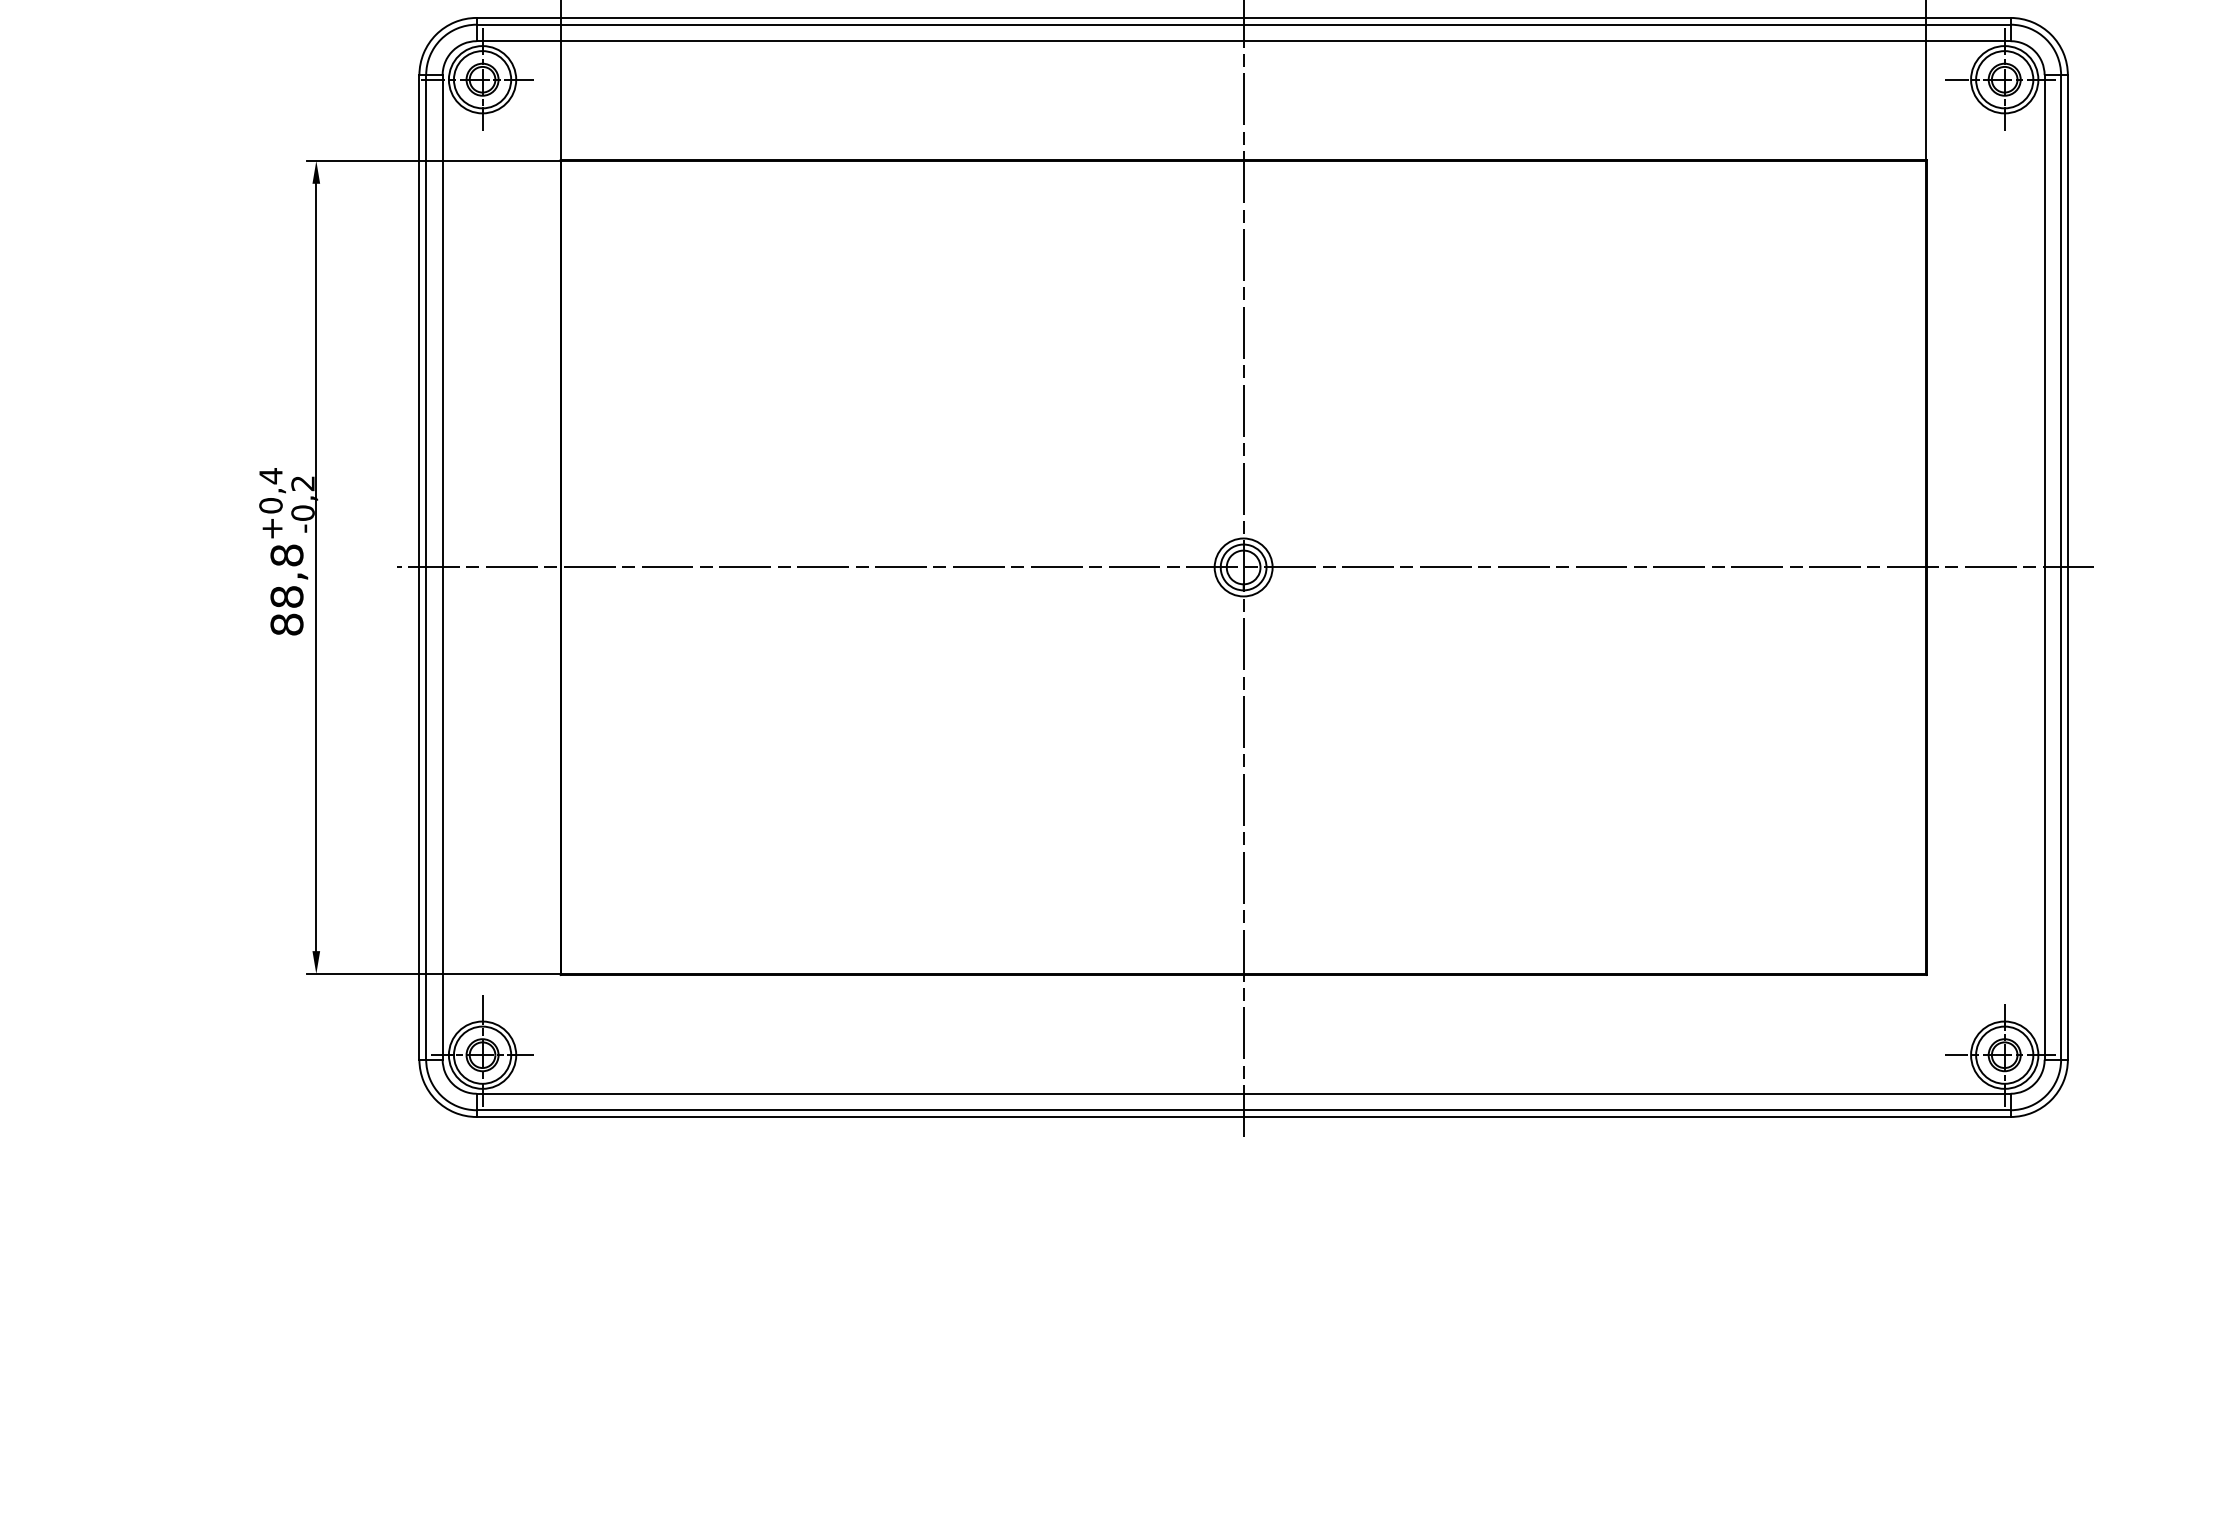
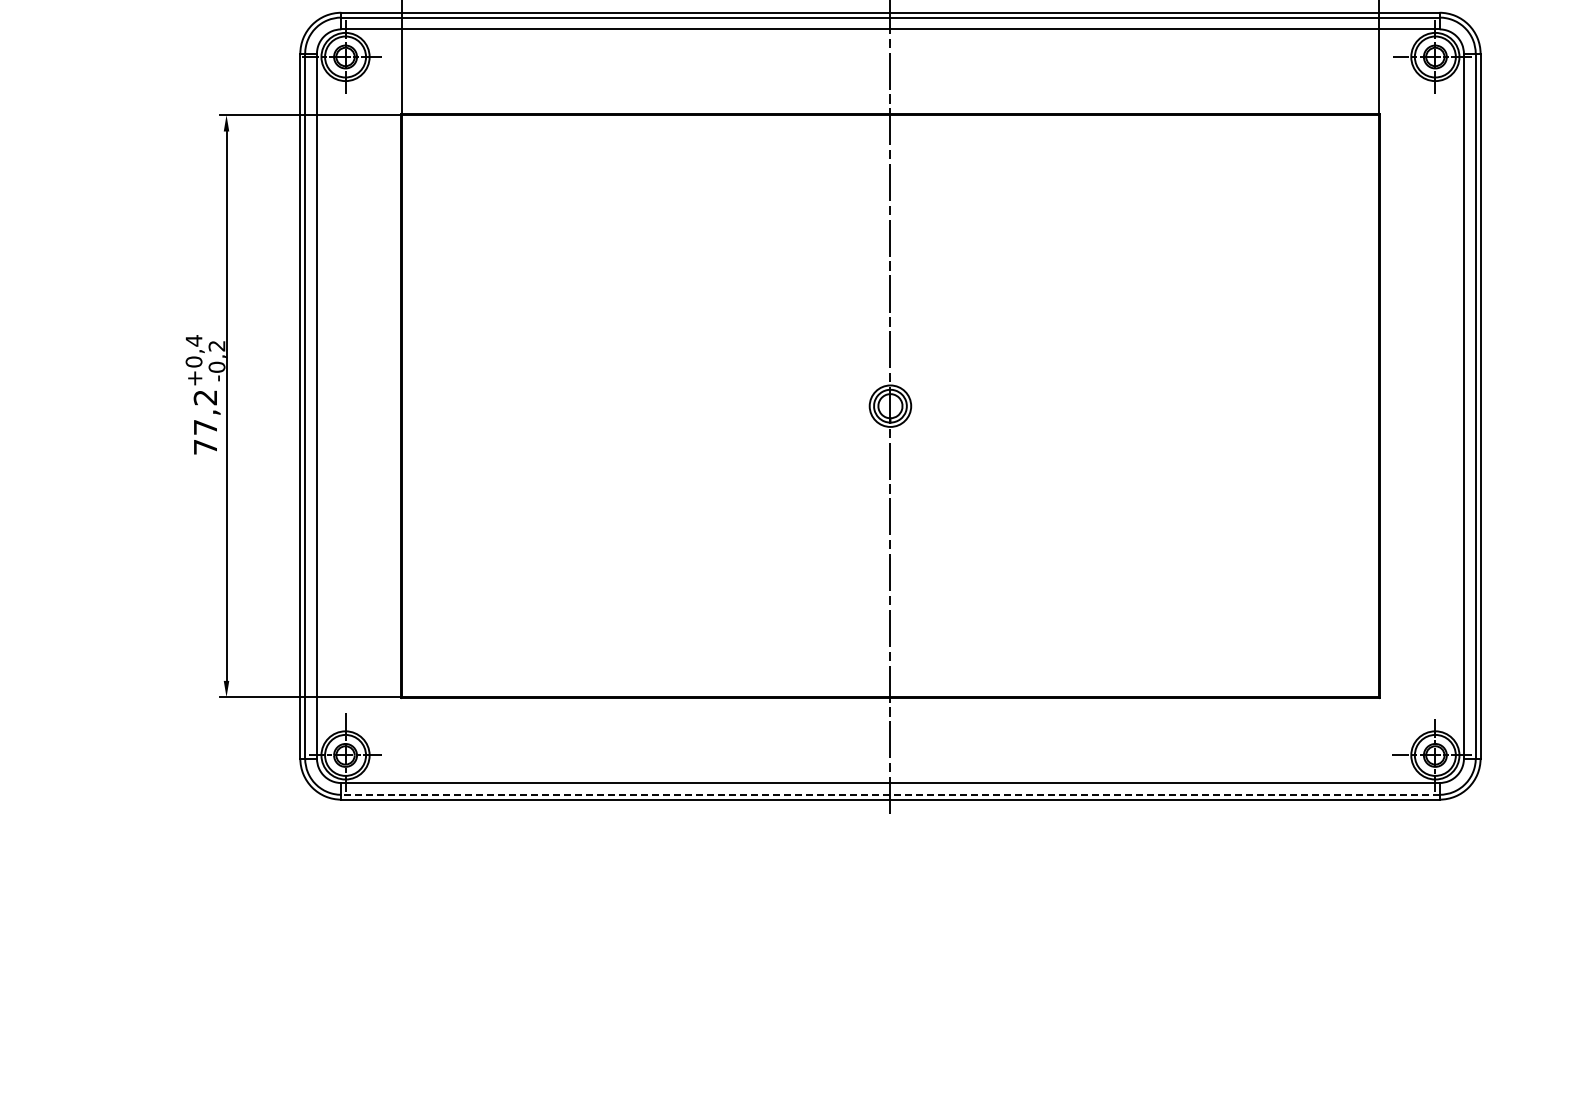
line: (1245, 567) -> (891, 406), removed
text: (286, 588) -> (205, 421), 88,8 -> 77,2
line: (1242, 1109) -> (889, 794), solid -> dashed

